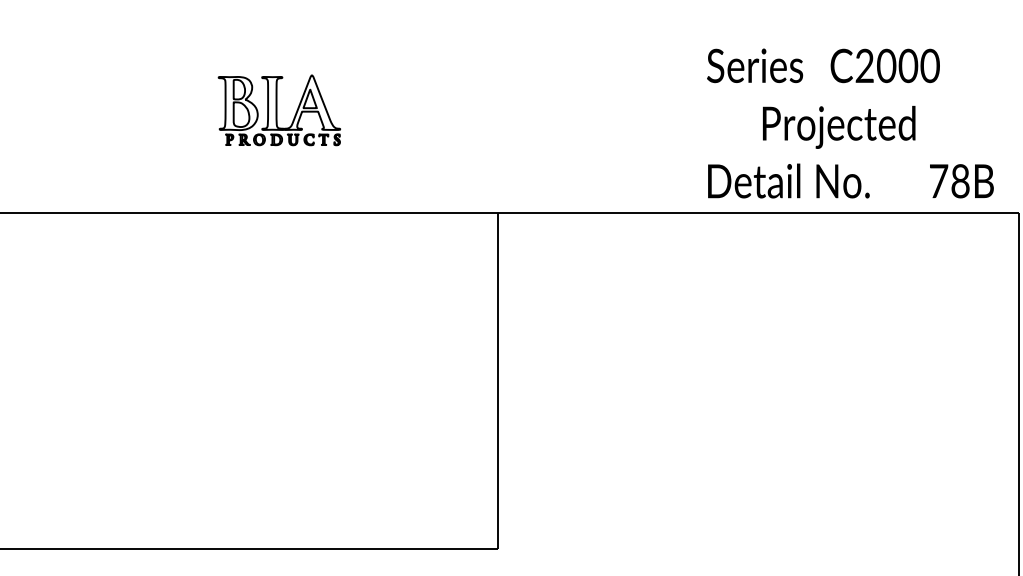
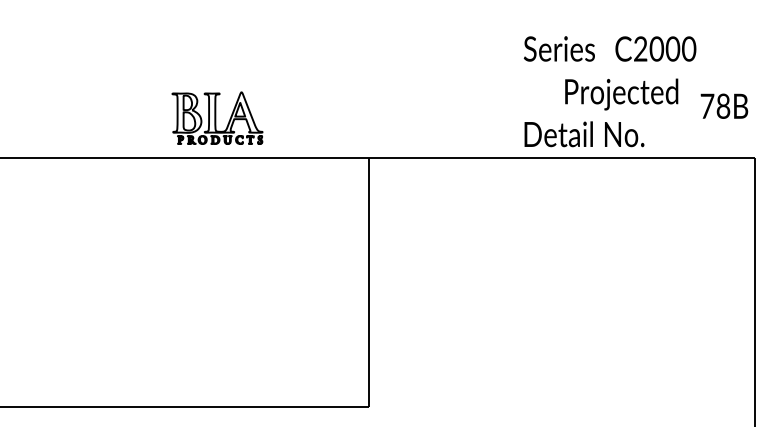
part: (279, 110) -> (217, 118), moved
text: (961, 181) -> (724, 106), moved

